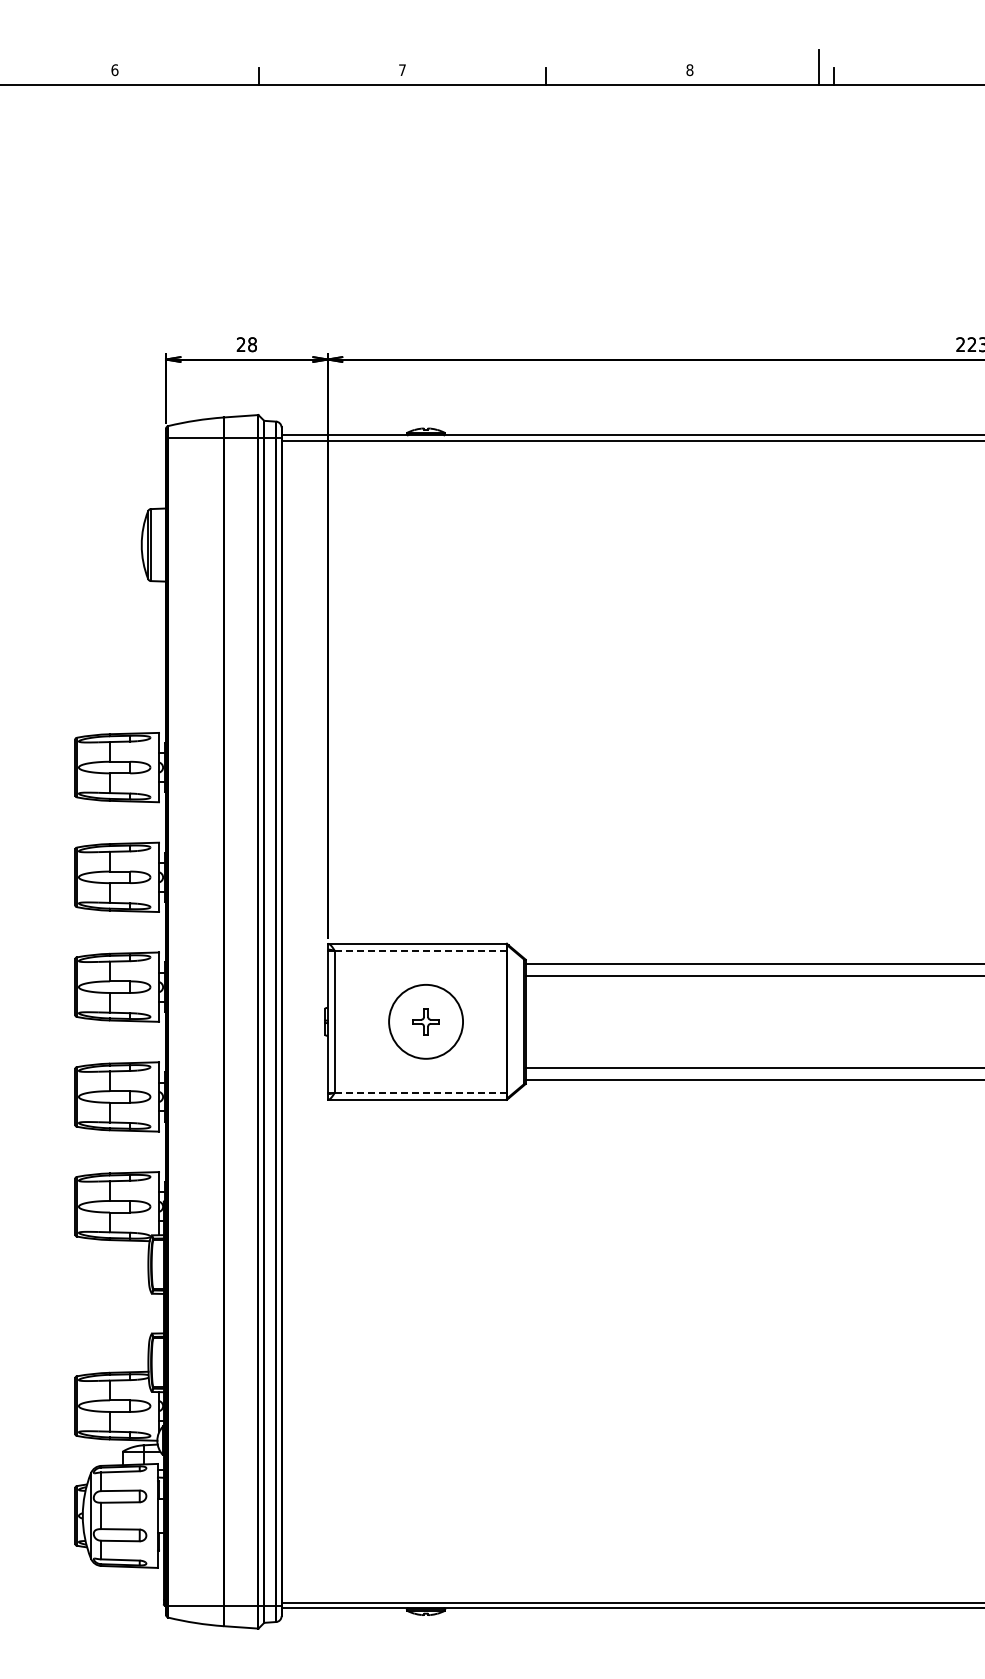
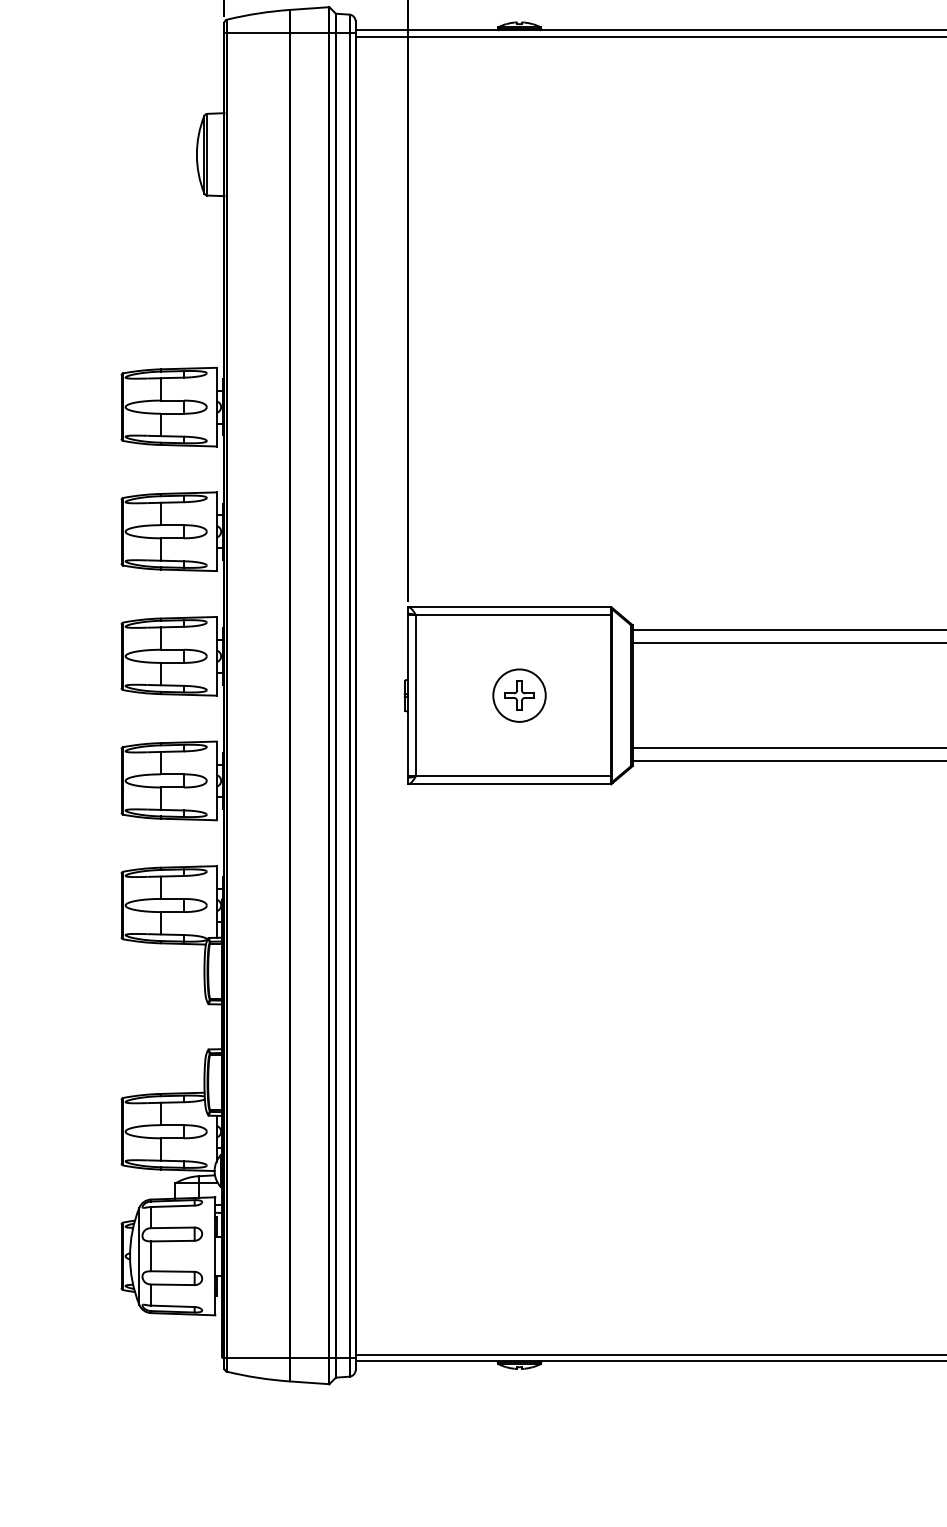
line: (421, 950) -> (514, 614), dashed -> solid
circle: (425, 1021) -> (518, 695), size x0.62
line: (420, 1092) -> (513, 775), dashed -> solid

